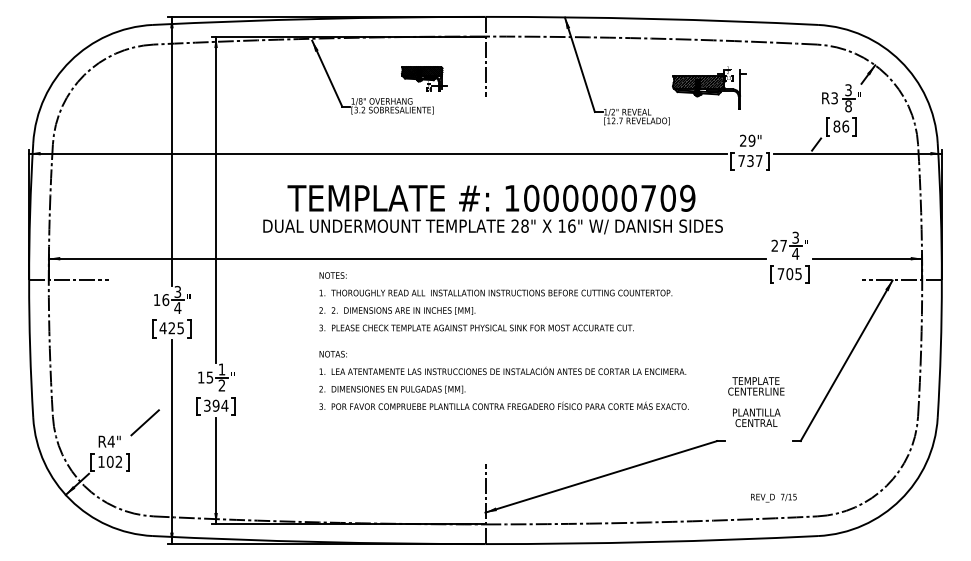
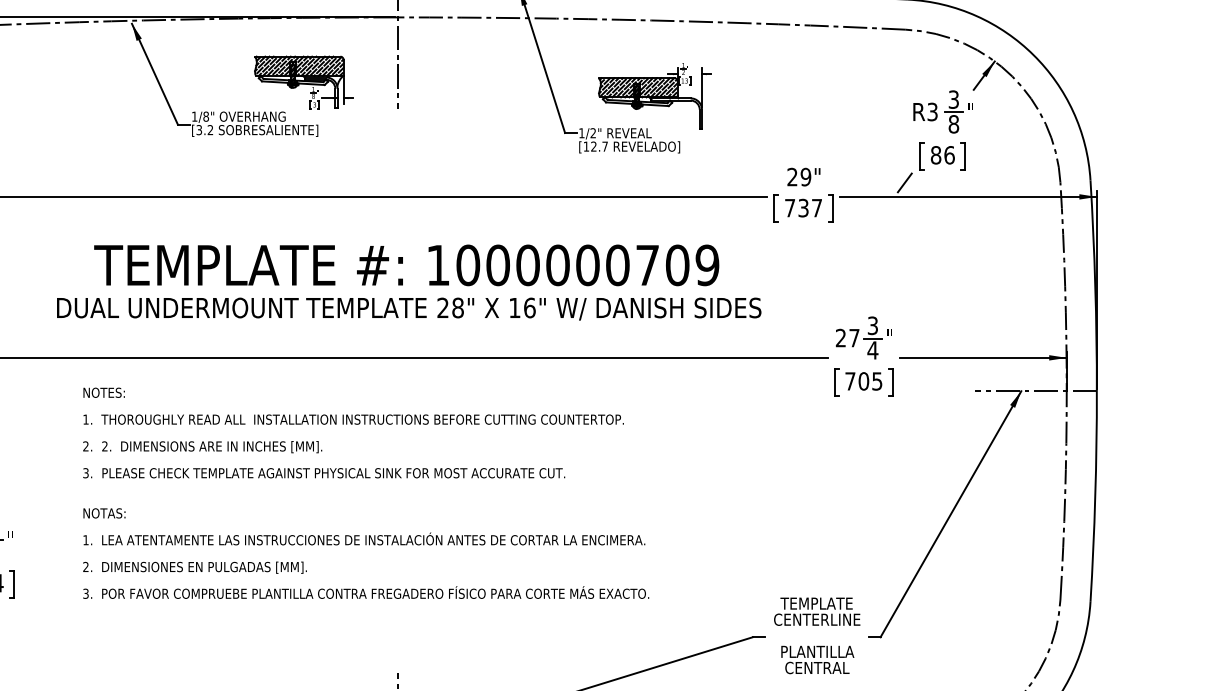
part: (423, 78) -> (302, 81), size x1.43
part: (709, 87) -> (654, 95), moved
text: (503, 340) -> (365, 492), moved
text: (756, 402) -> (817, 636), moved

